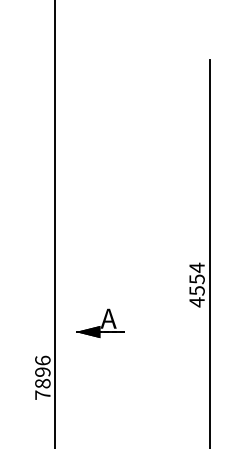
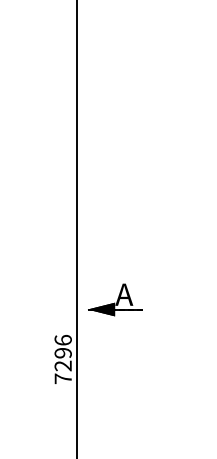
part: (100, 323) -> (115, 300), moved
text: (42, 383) -> (62, 365), 7896 -> 7296

